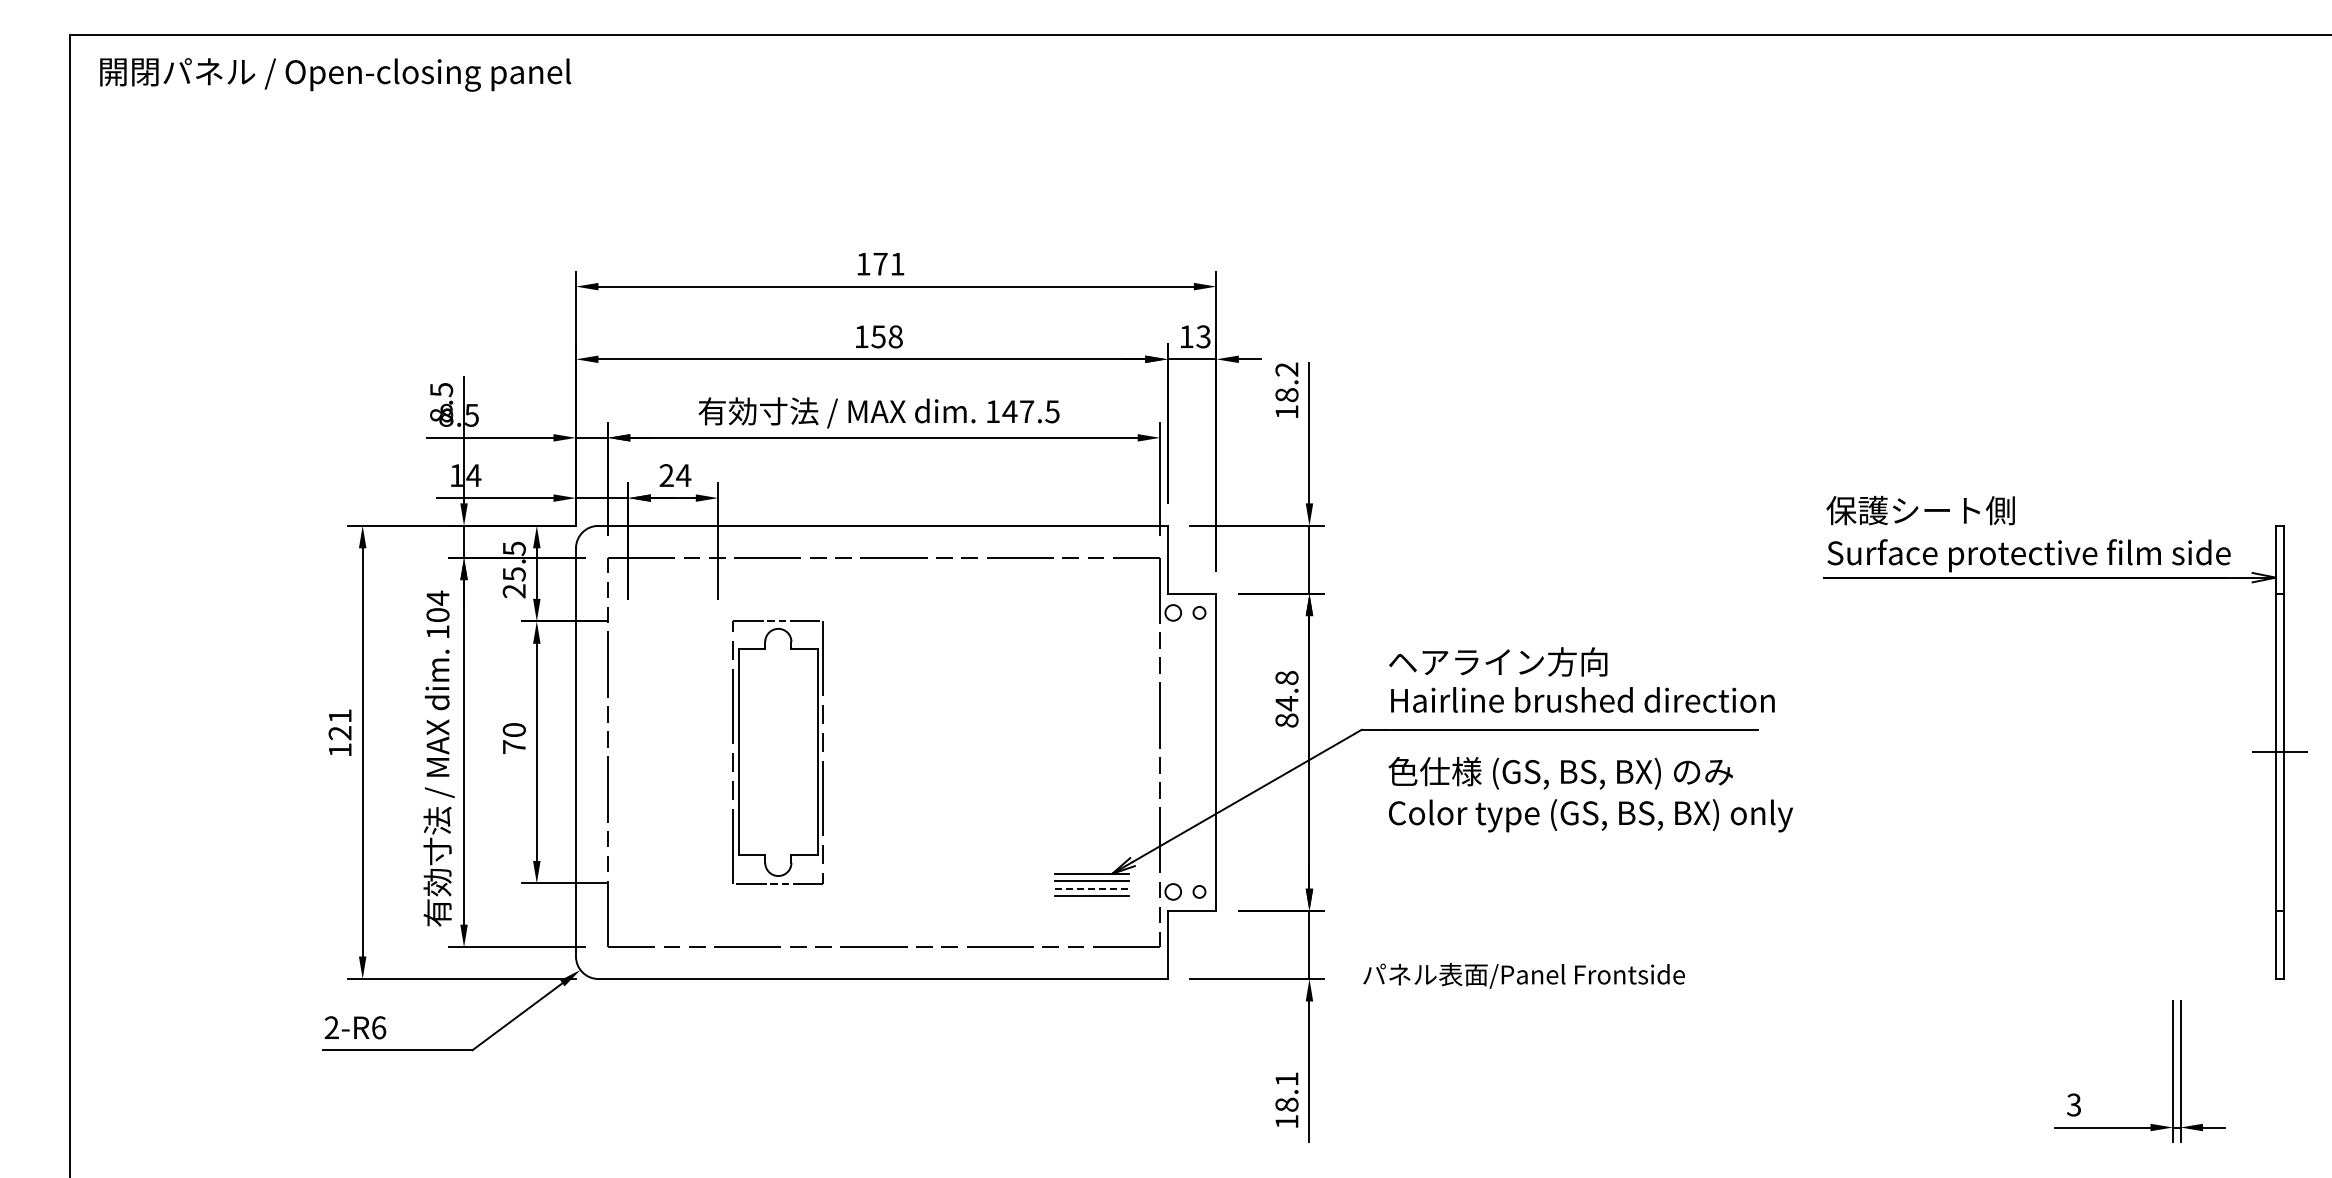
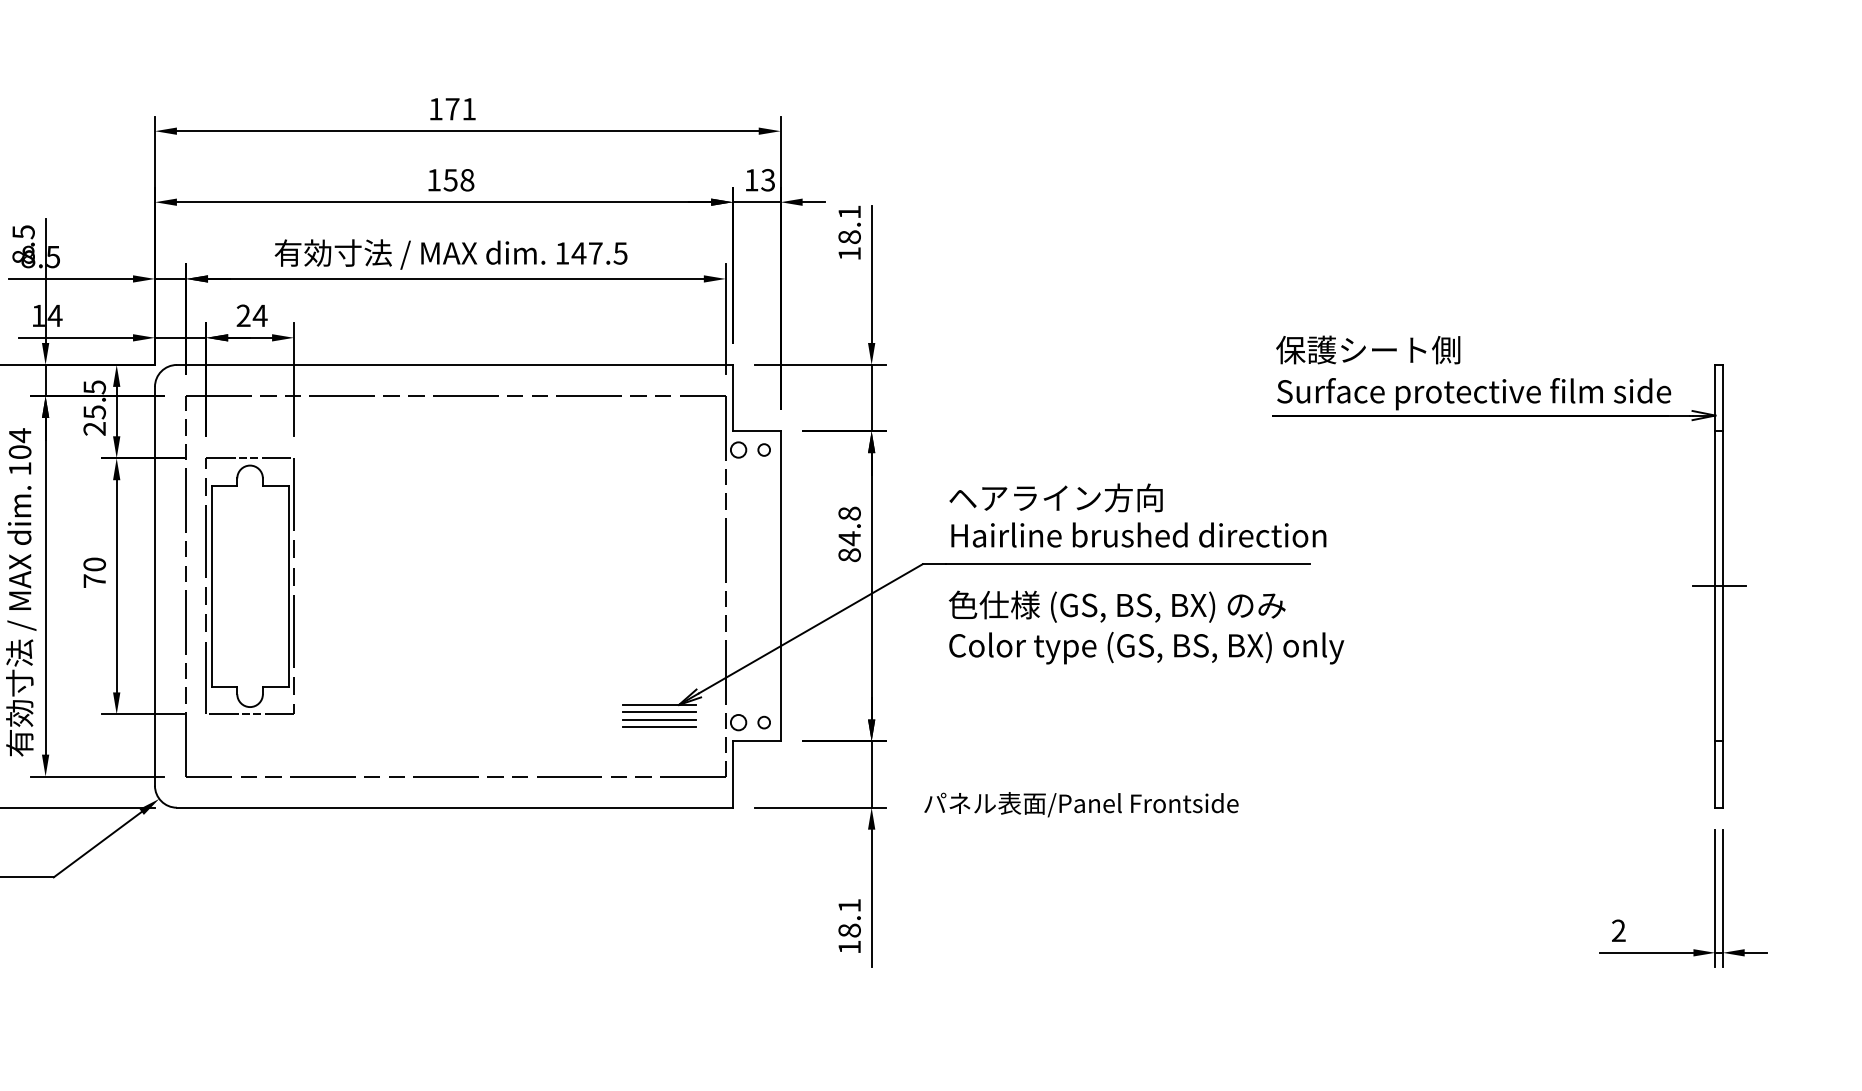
text: (1286, 369) -> (849, 212), 18.2 -> 18.1
part: (2065, 578) -> (1509, 416), moved
part: (777, 752) -> (249, 586), moved
line: (1092, 888) -> (659, 719), dashed -> solid
text: (2073, 1105) -> (1618, 931), 3 -> 2

